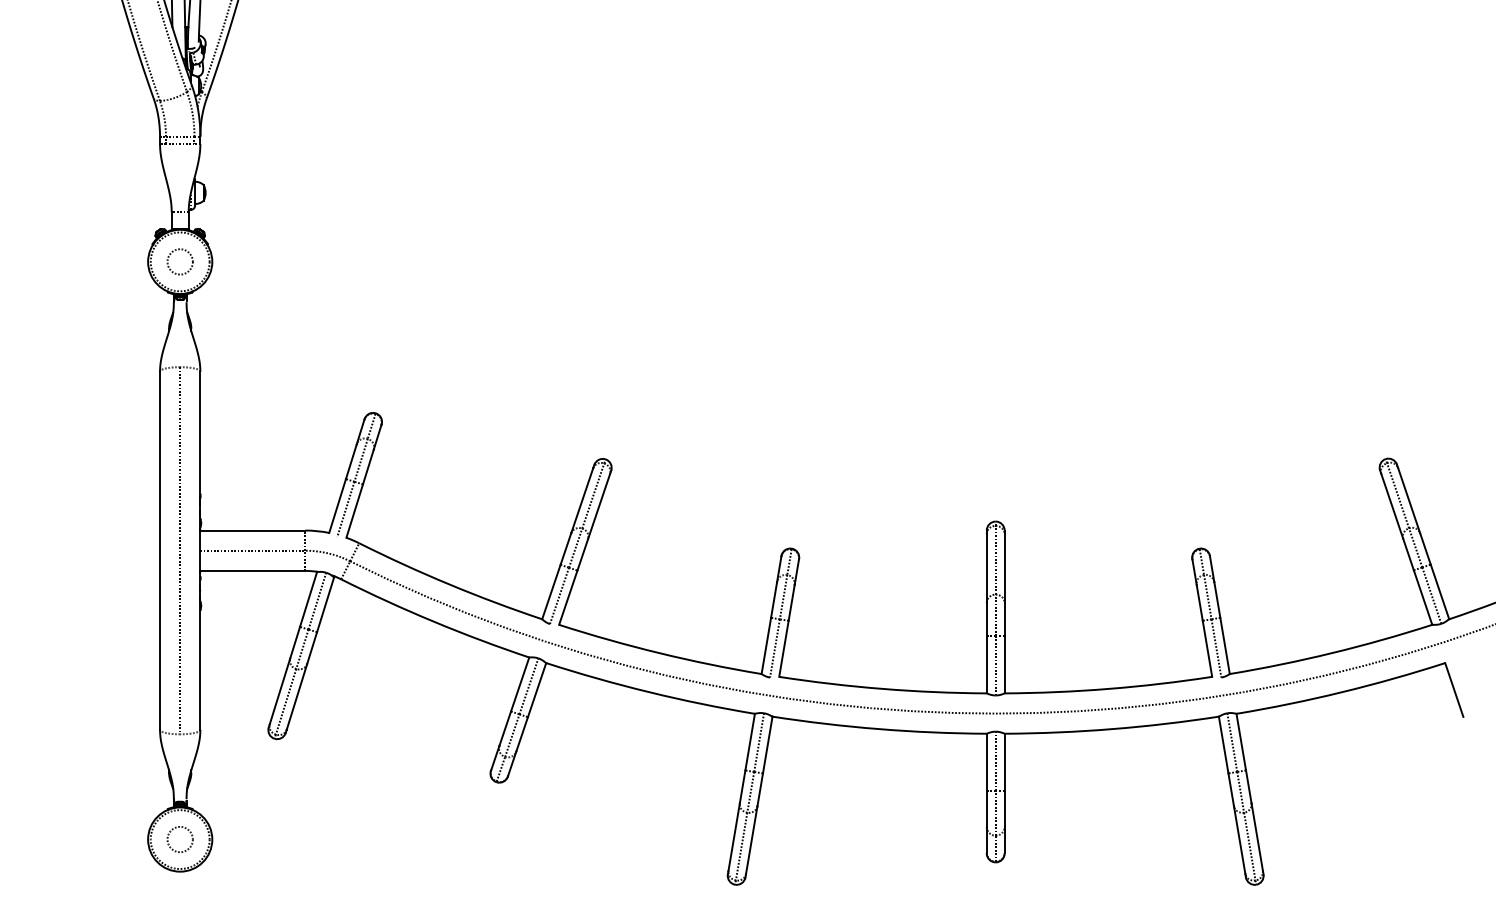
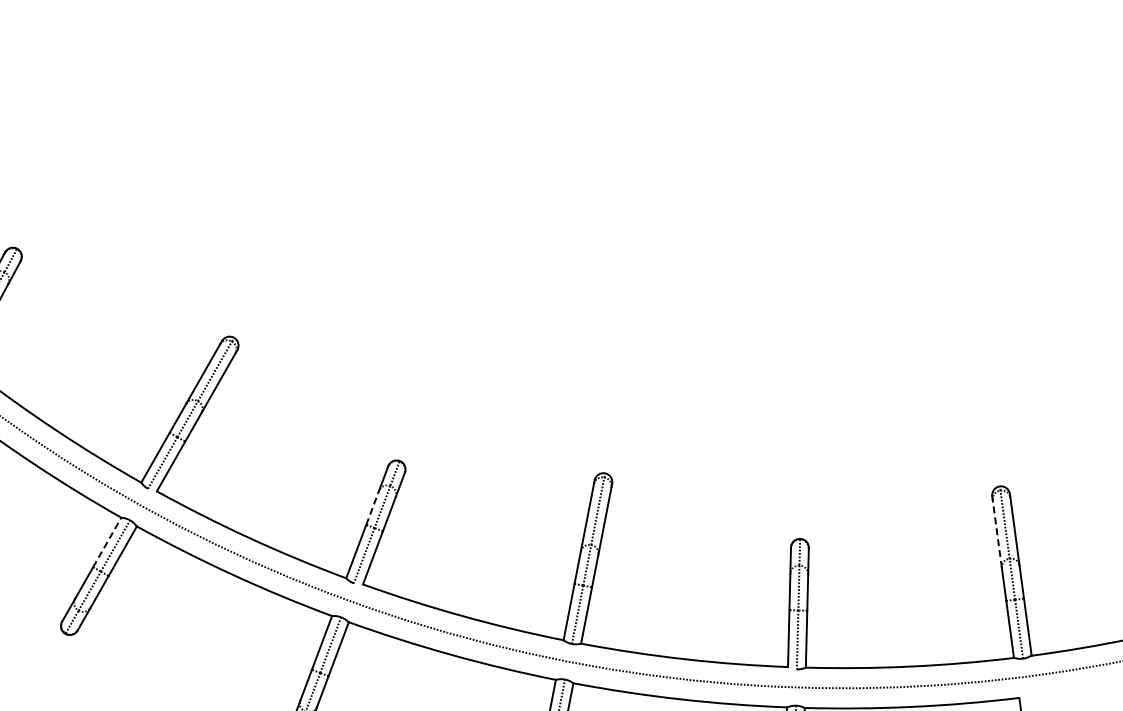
line: (1392, 505) -> (997, 533), solid -> dashed
line: (774, 599) -> (373, 507), solid -> dashed
line: (520, 684) -> (107, 542), solid -> dashed

